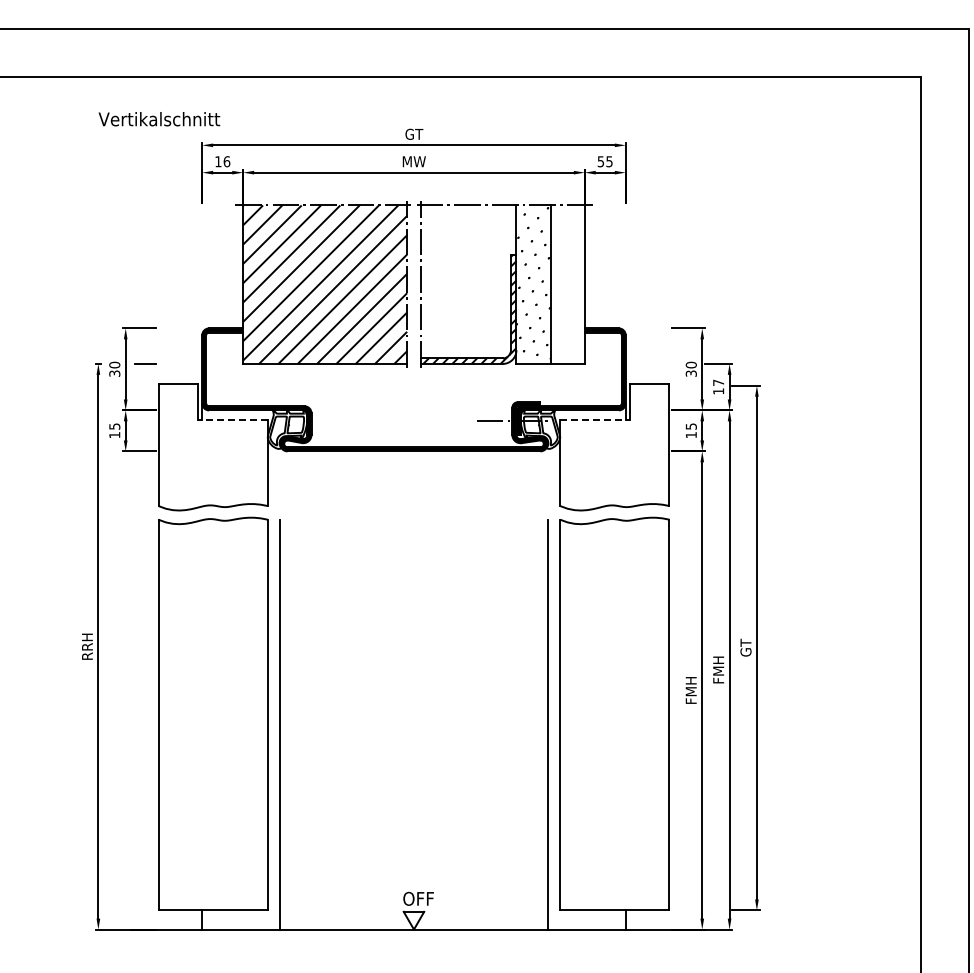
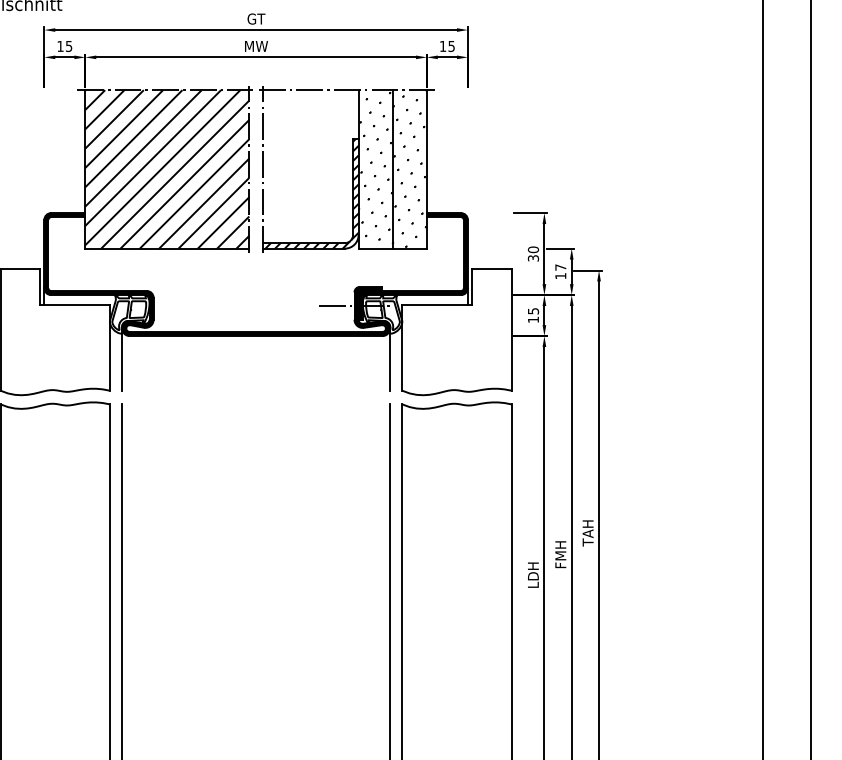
text: (226, 161) -> (68, 46), 16 -> 15
text: (600, 161) -> (442, 46), 55 -> 15
hatch: (567, 283) -> (409, 168), added
line: (232, 419) -> (74, 304), dashed -> solid
line: (595, 419) -> (437, 304), dashed -> solid
line: (280, 474) -> (122, 359), added
line: (547, 474) -> (389, 359), added
text: (745, 648) -> (587, 533), GT -> TAH
text: (690, 690) -> (532, 575), FMH -> LDH

